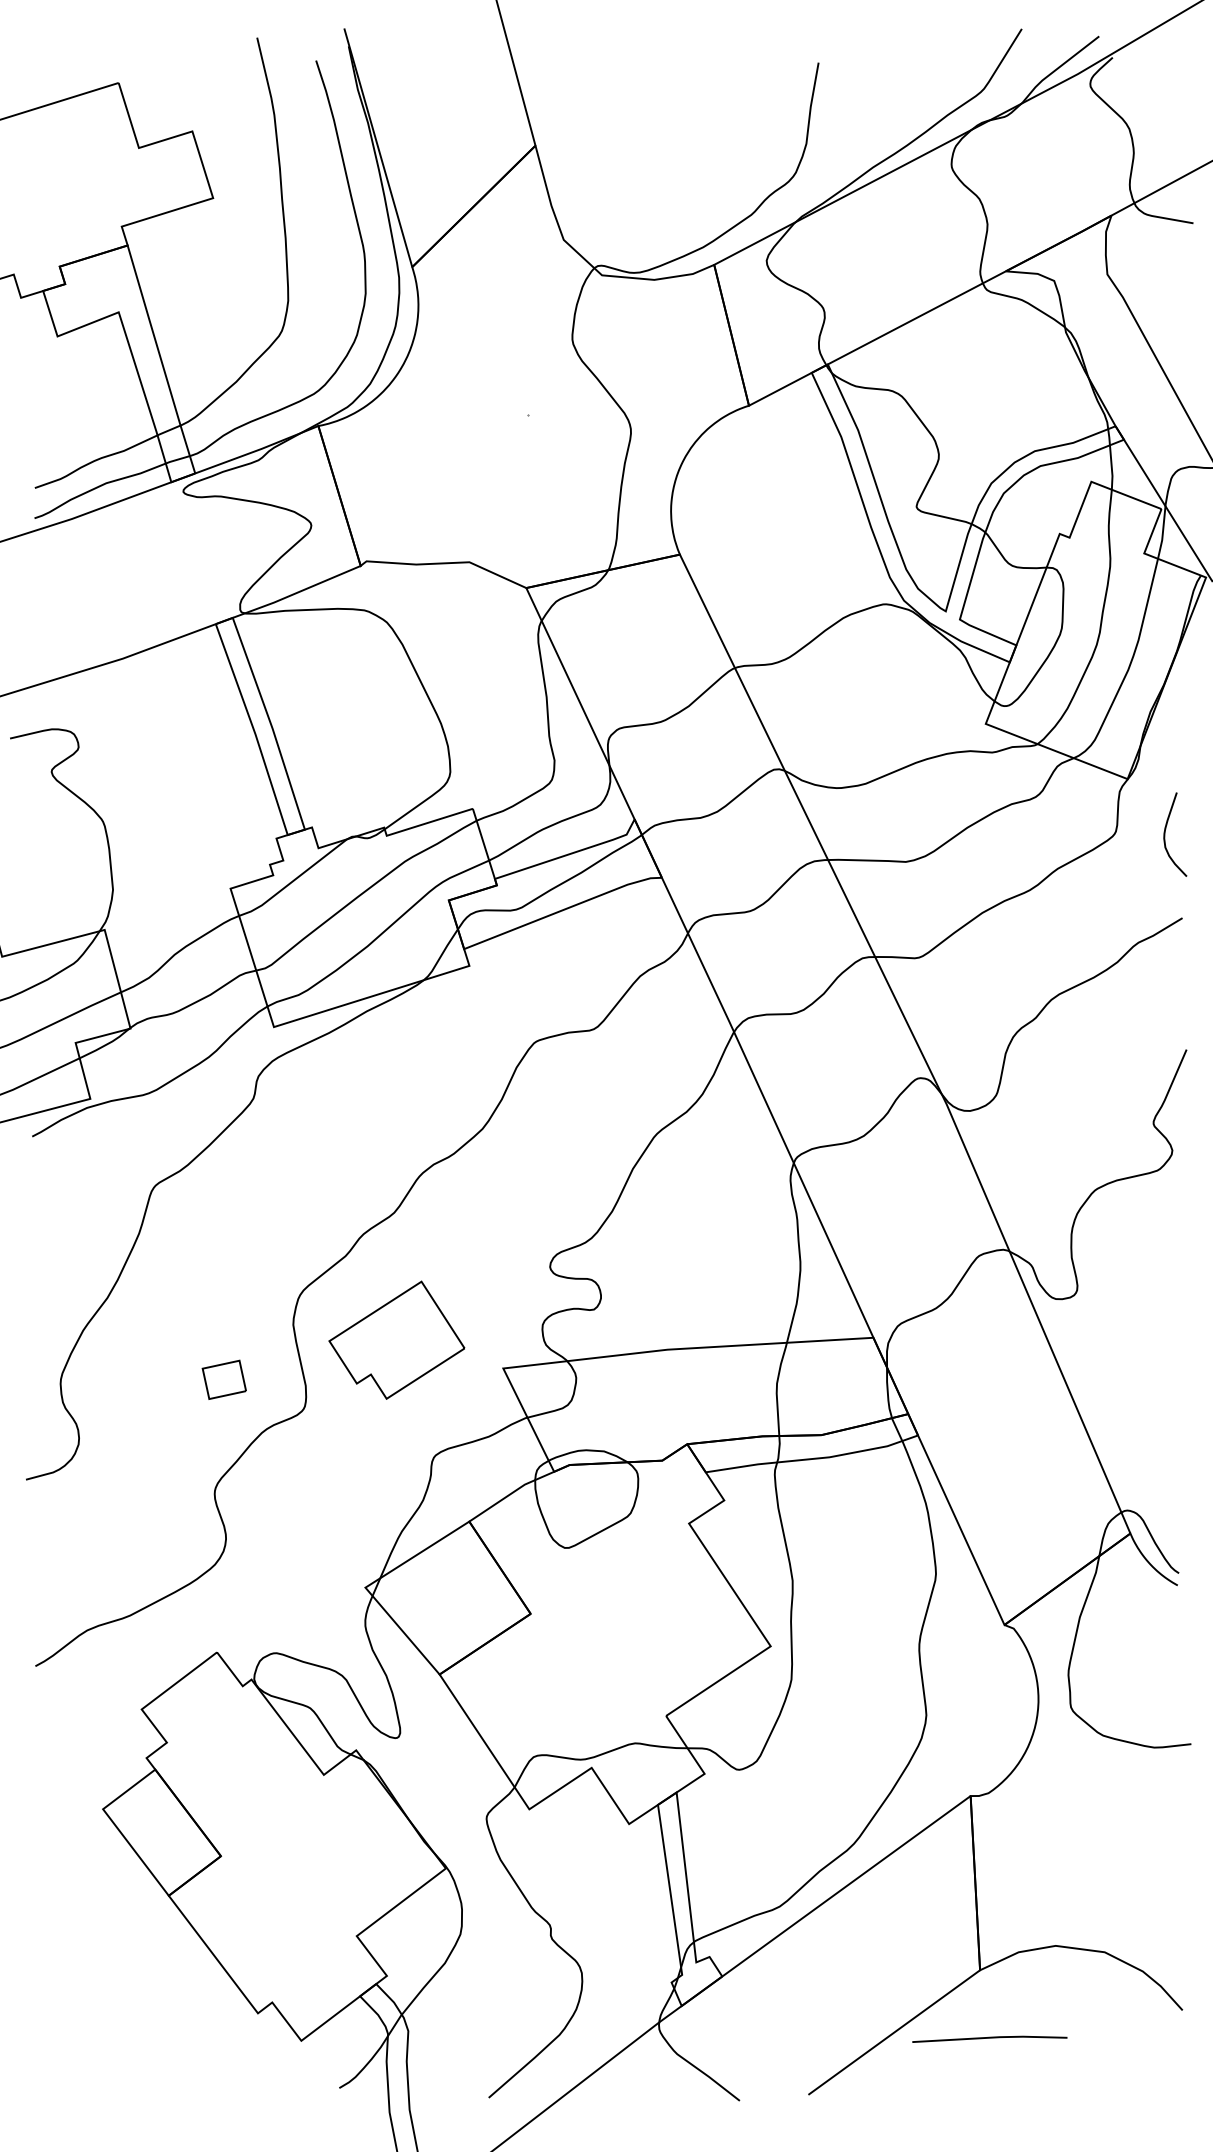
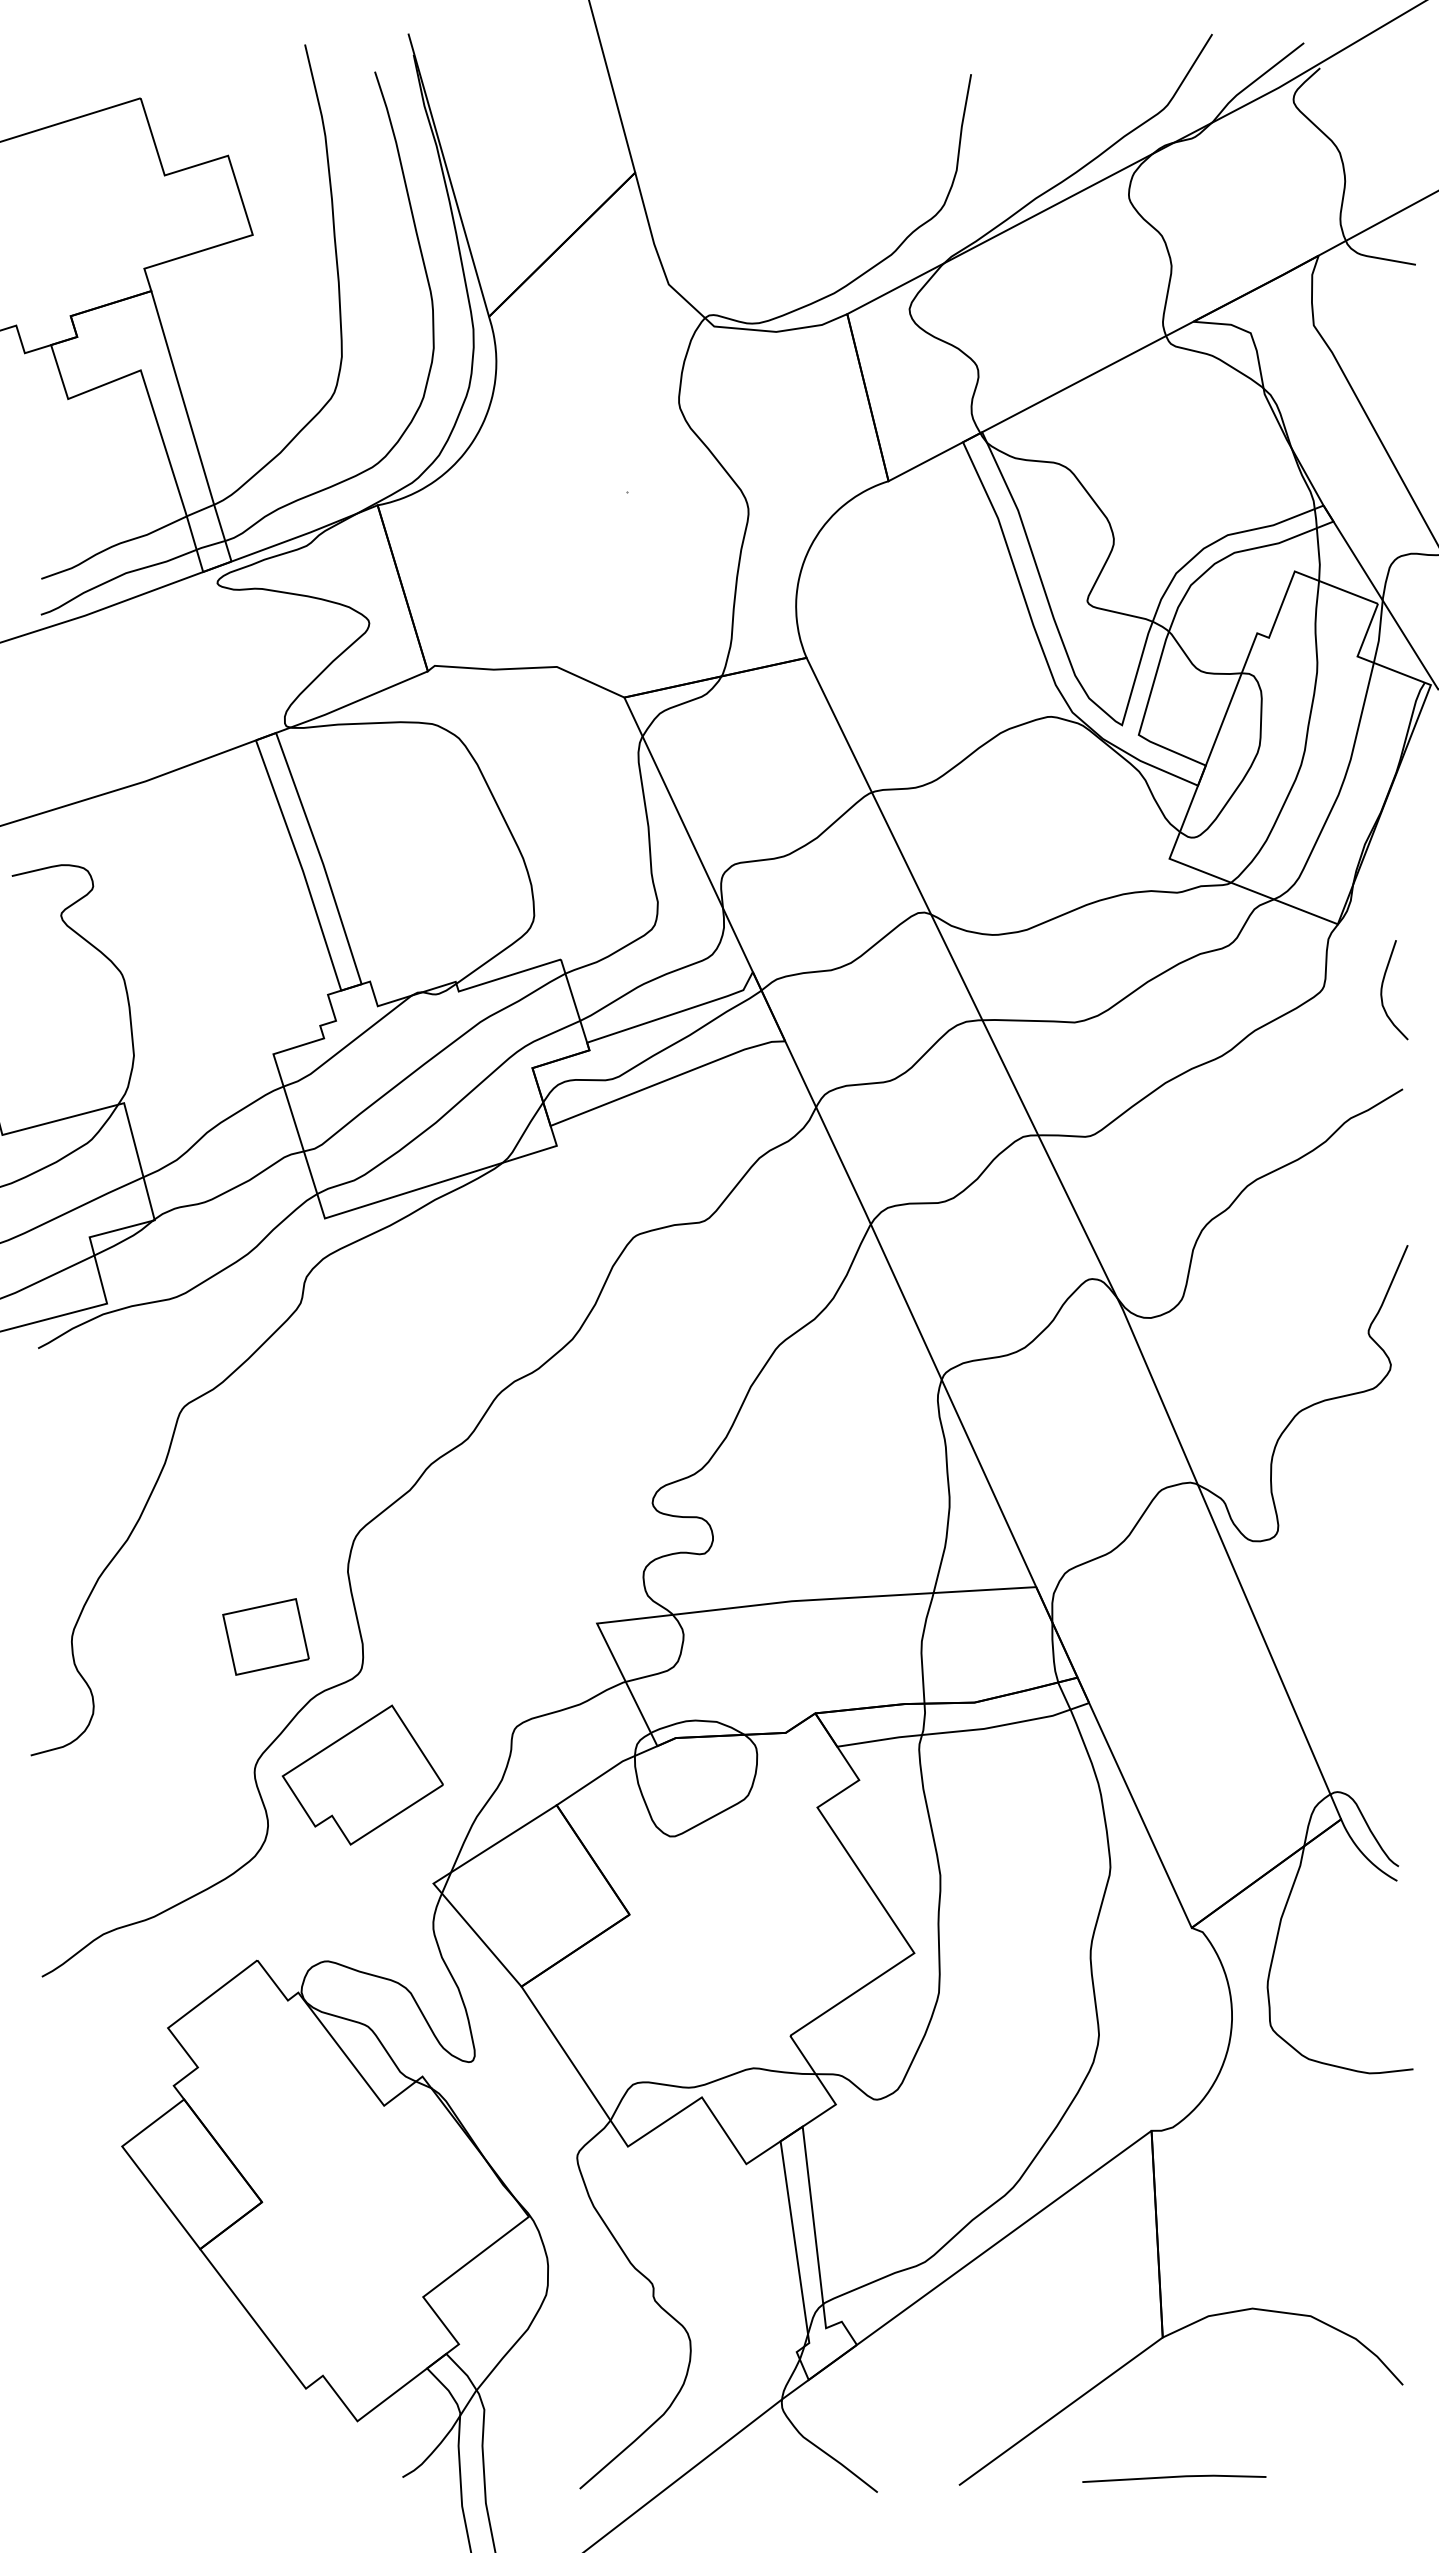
part: (396, 1339) -> (362, 1774), moved
part: (224, 1379) -> (266, 1636), size x1.67
line: (989, 2038) -> (1173, 2477), moved

